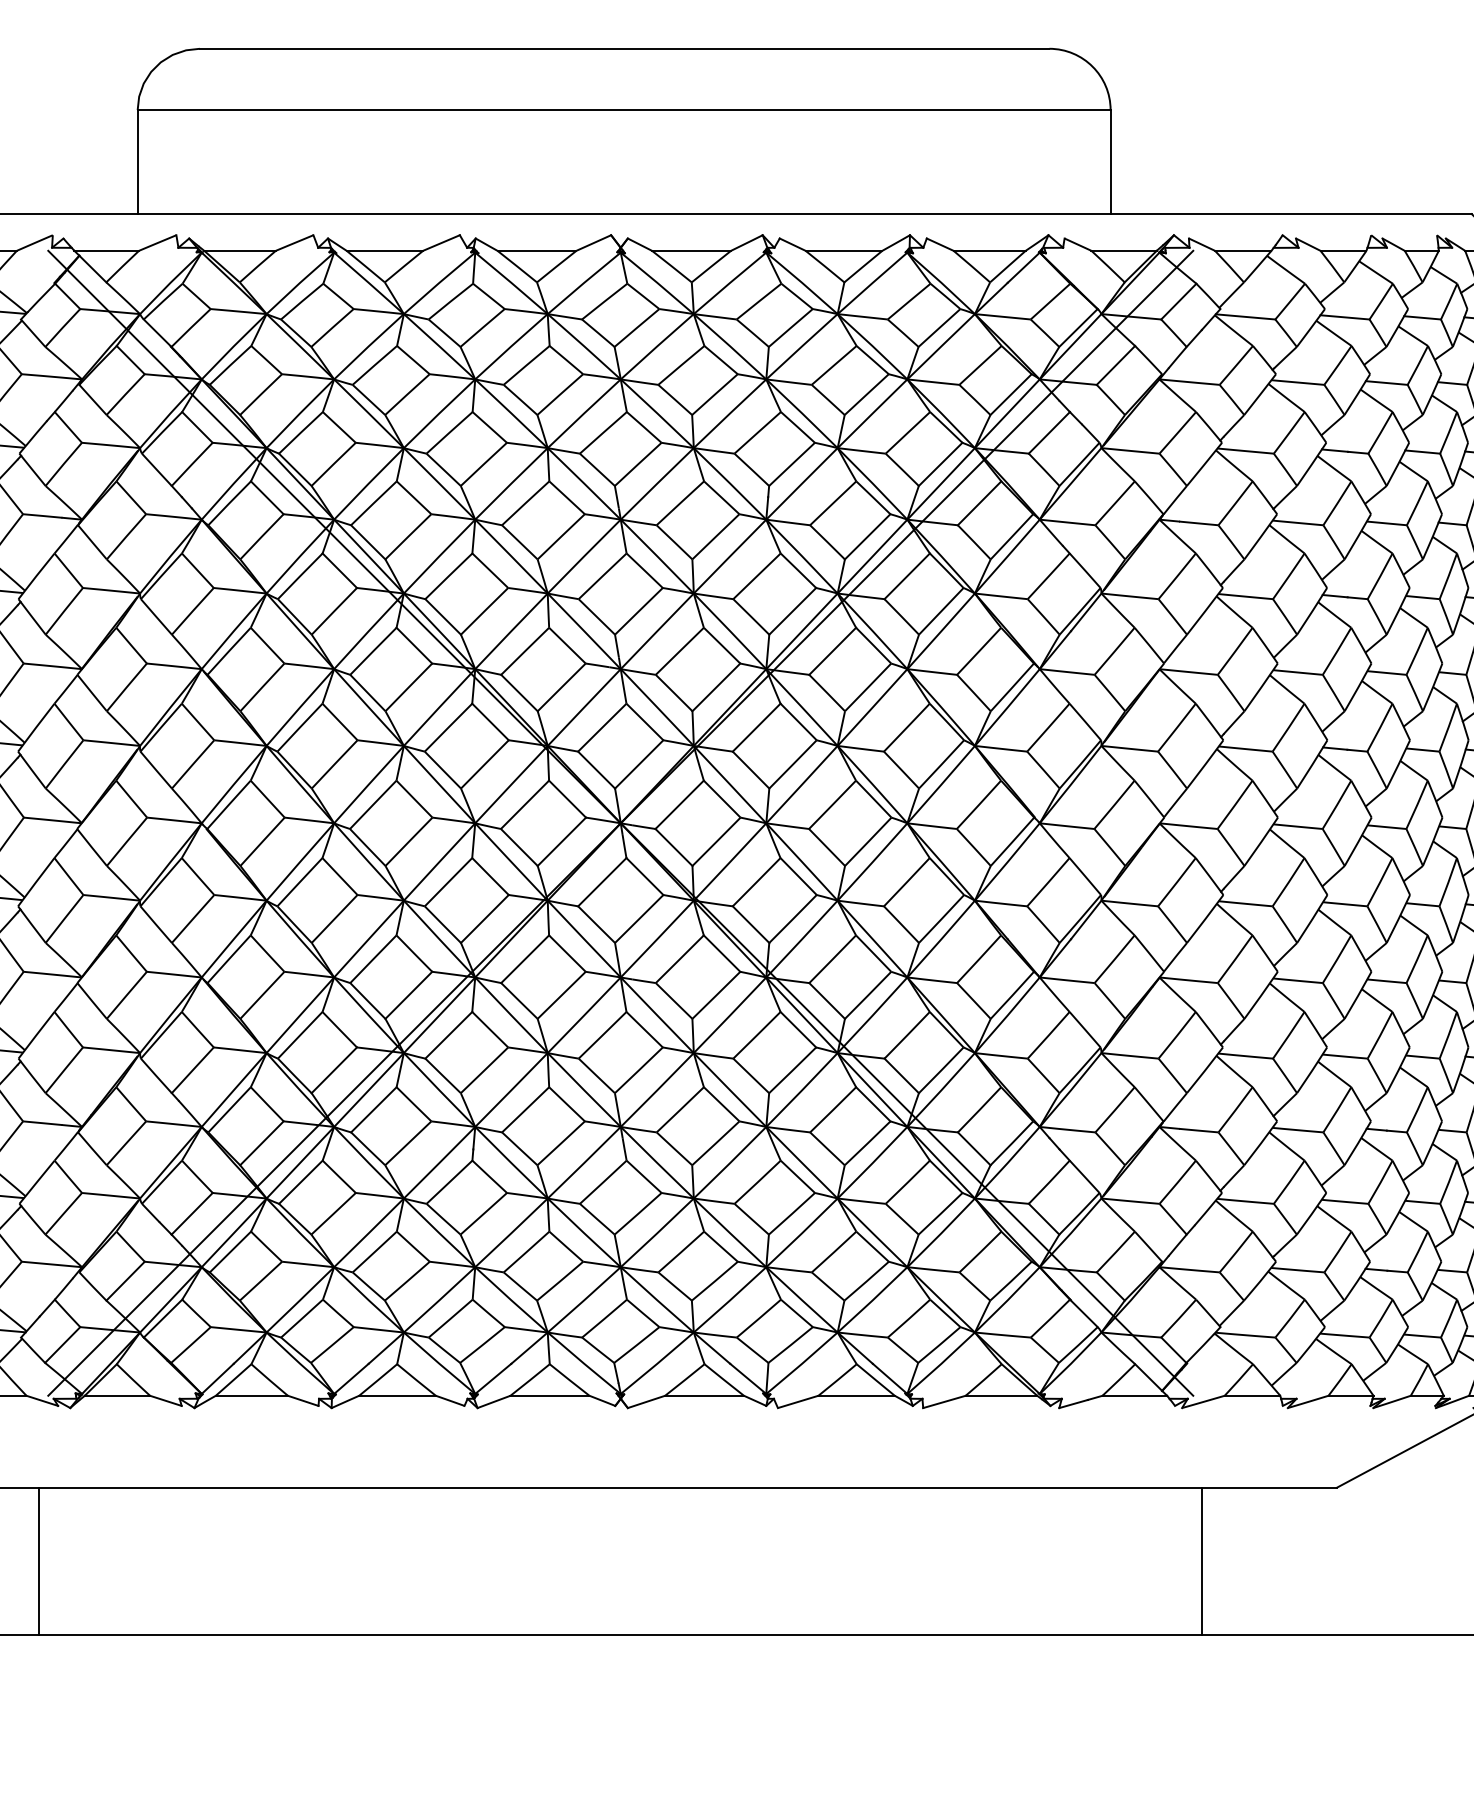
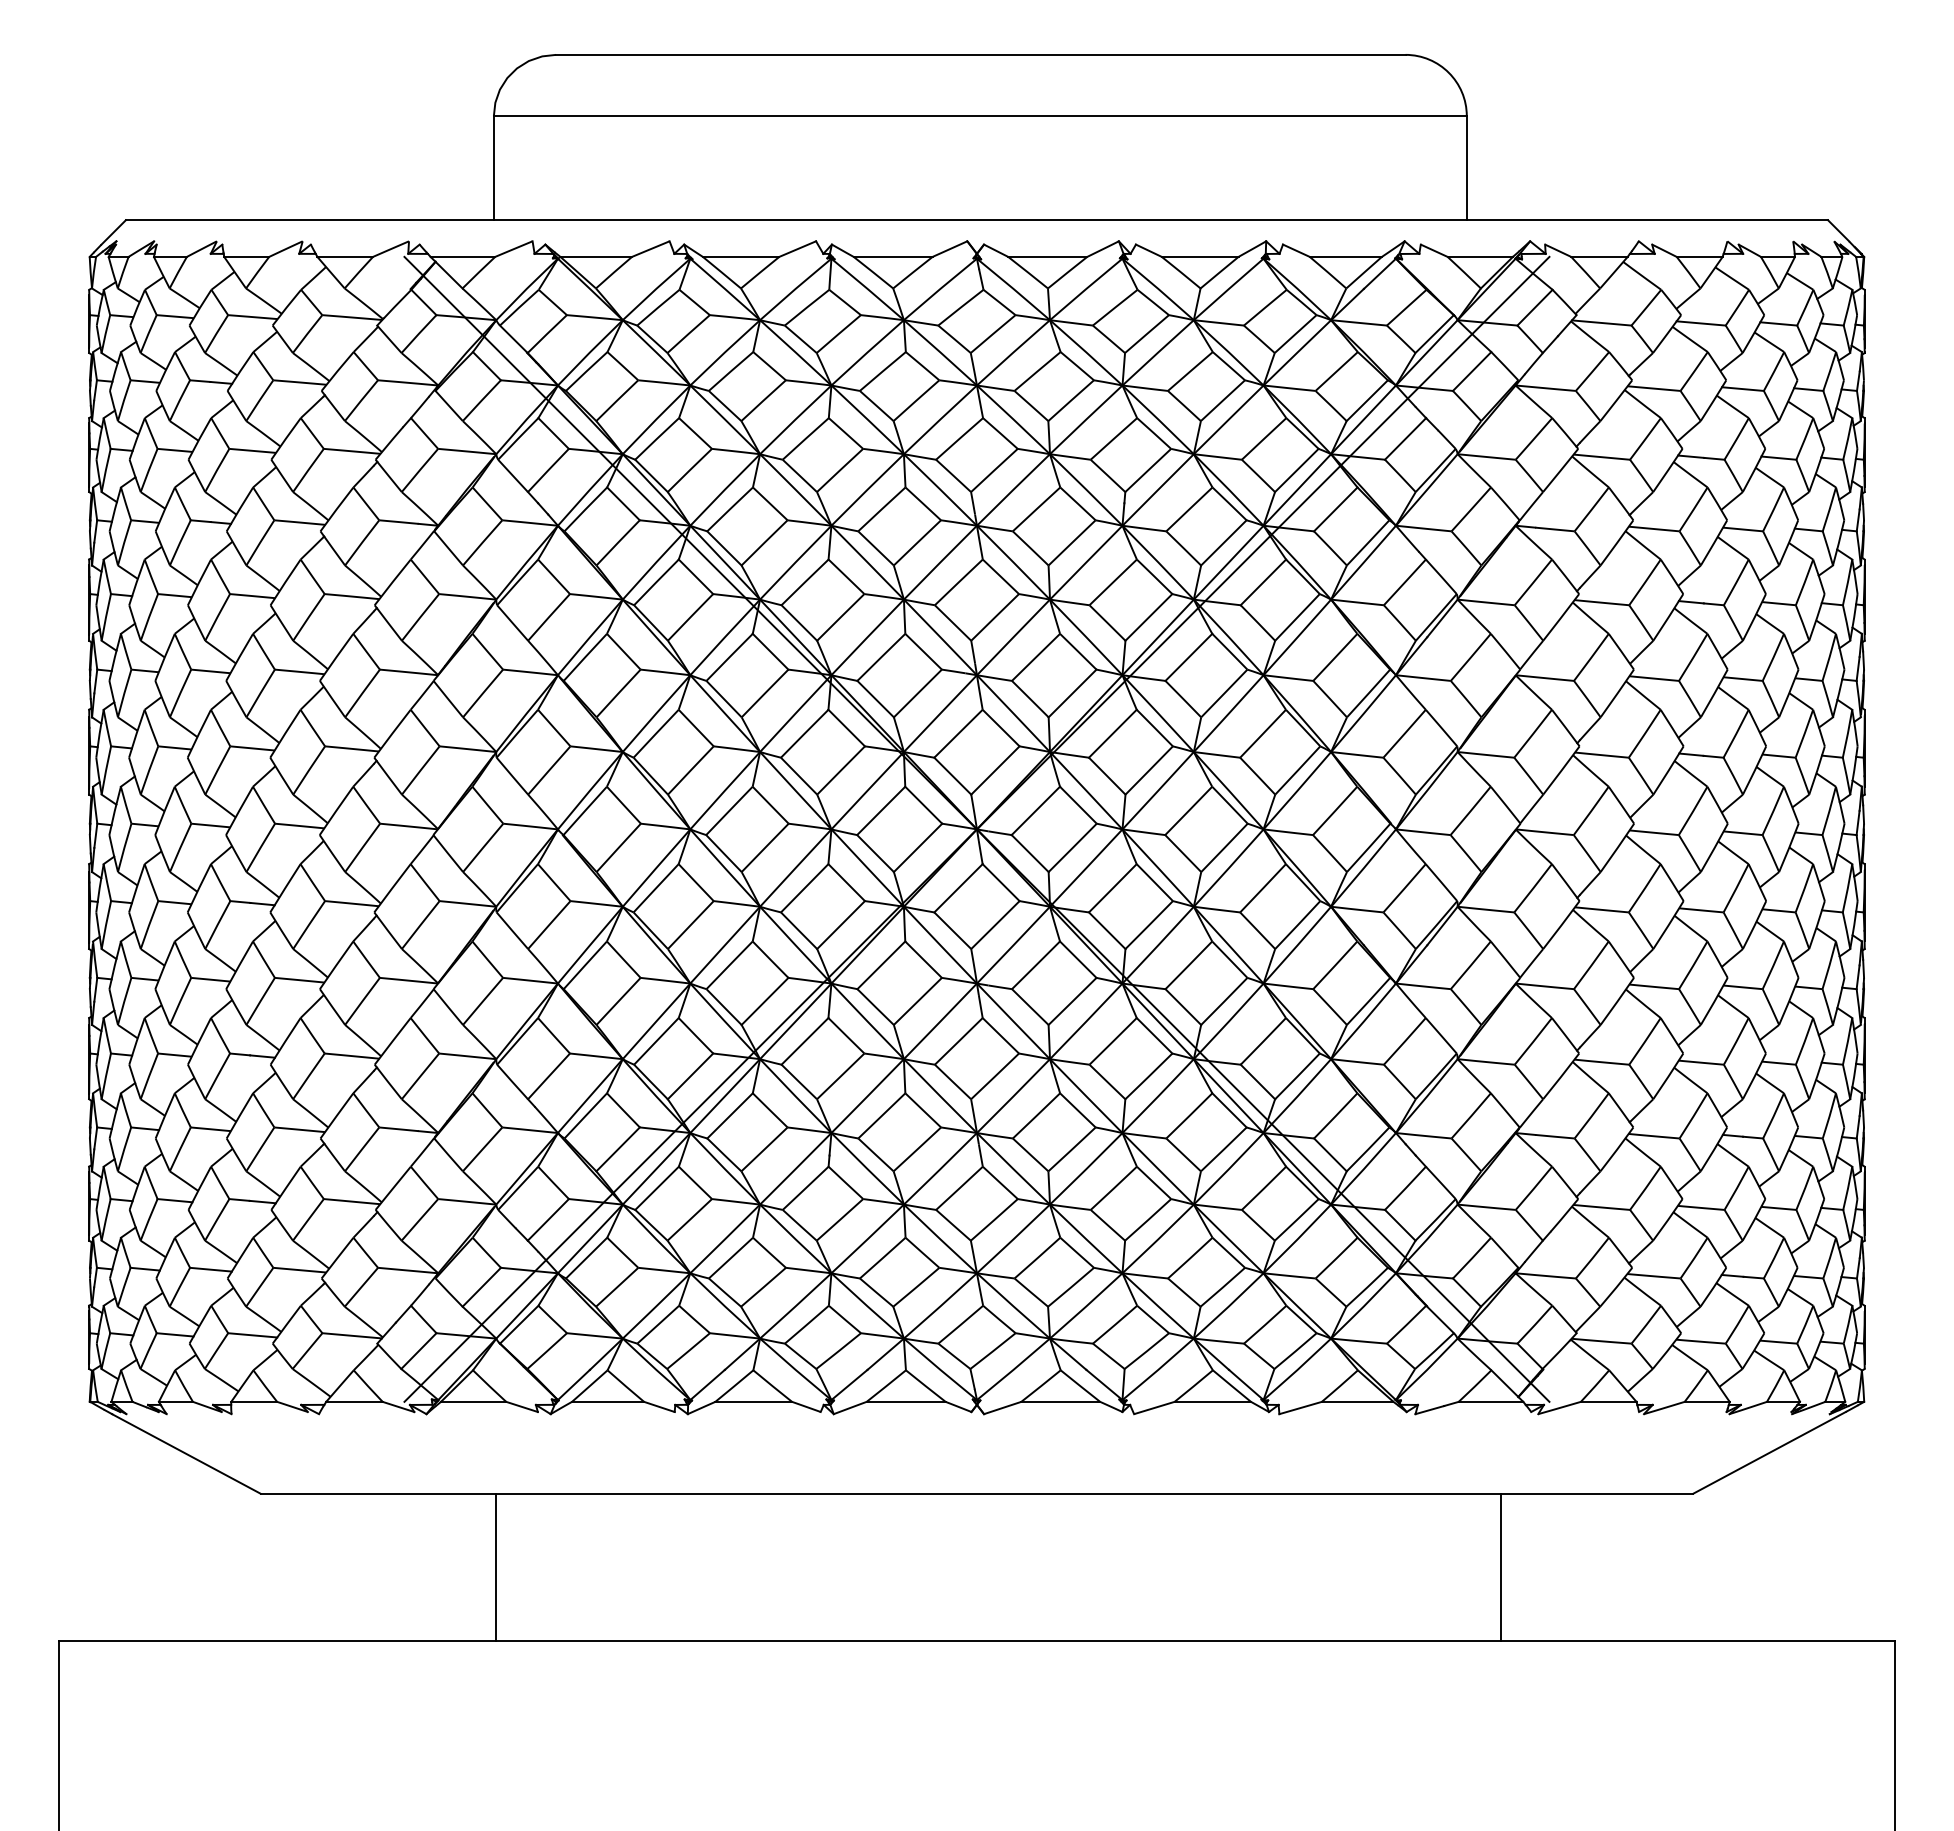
line: (39, 1560) -> (496, 1566), moved
line: (1202, 1560) -> (1500, 1566), moved

